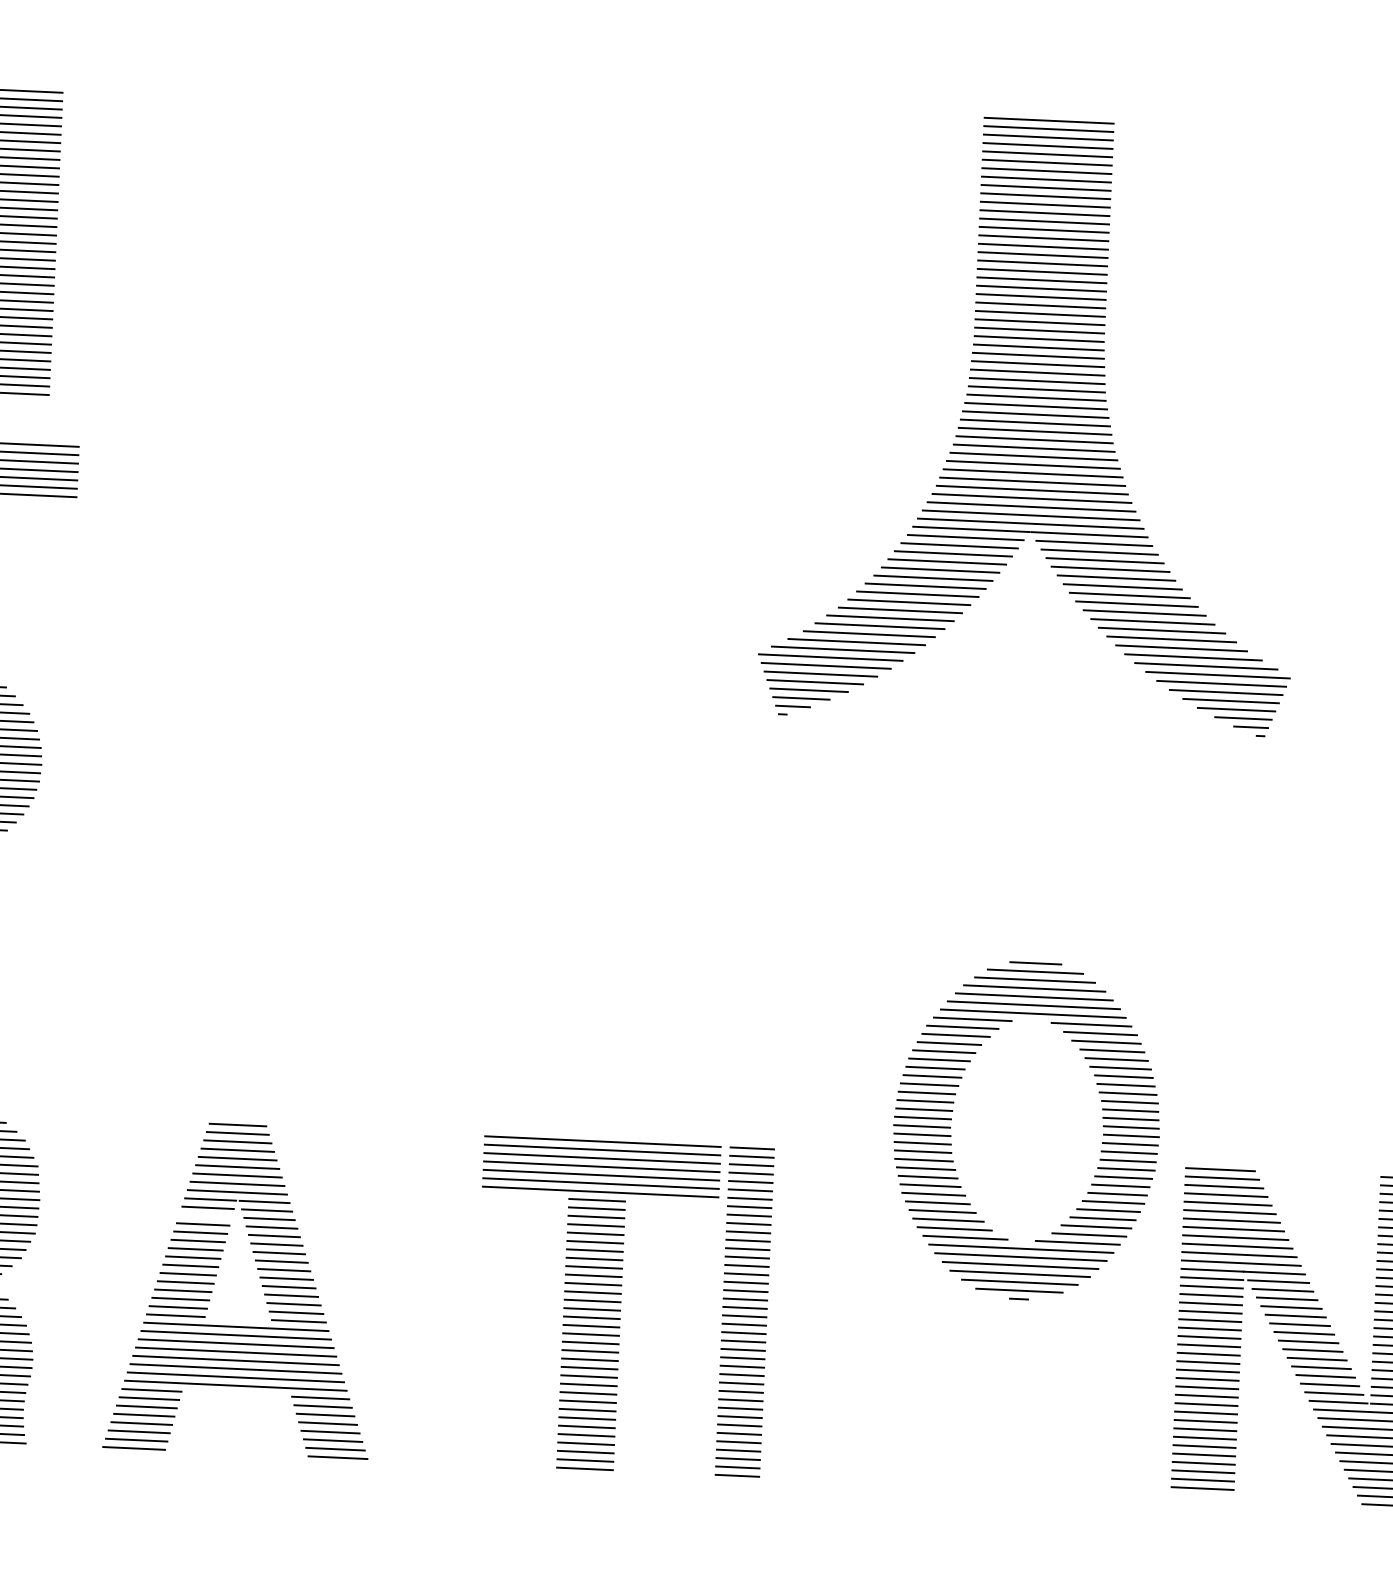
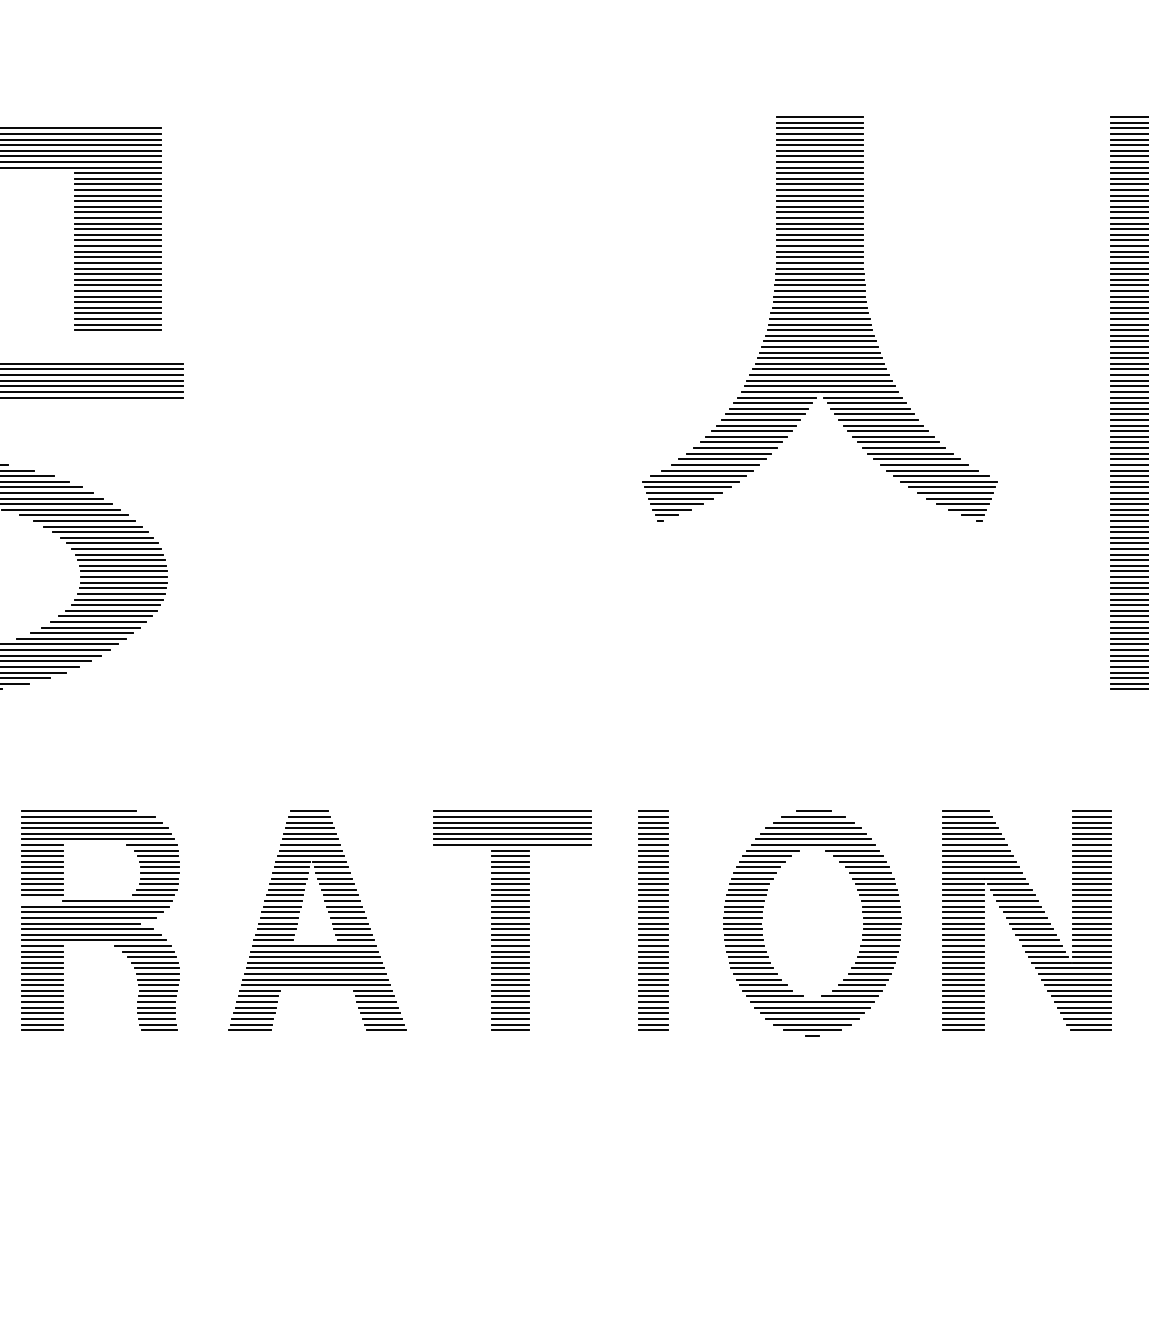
part: (952, 1120) -> (762, 918), moved
line: (205, 1216) -> (290, 873), added
part: (595, 1305) -> (512, 920), moved
line: (1201, 1497) -> (963, 1030), added

